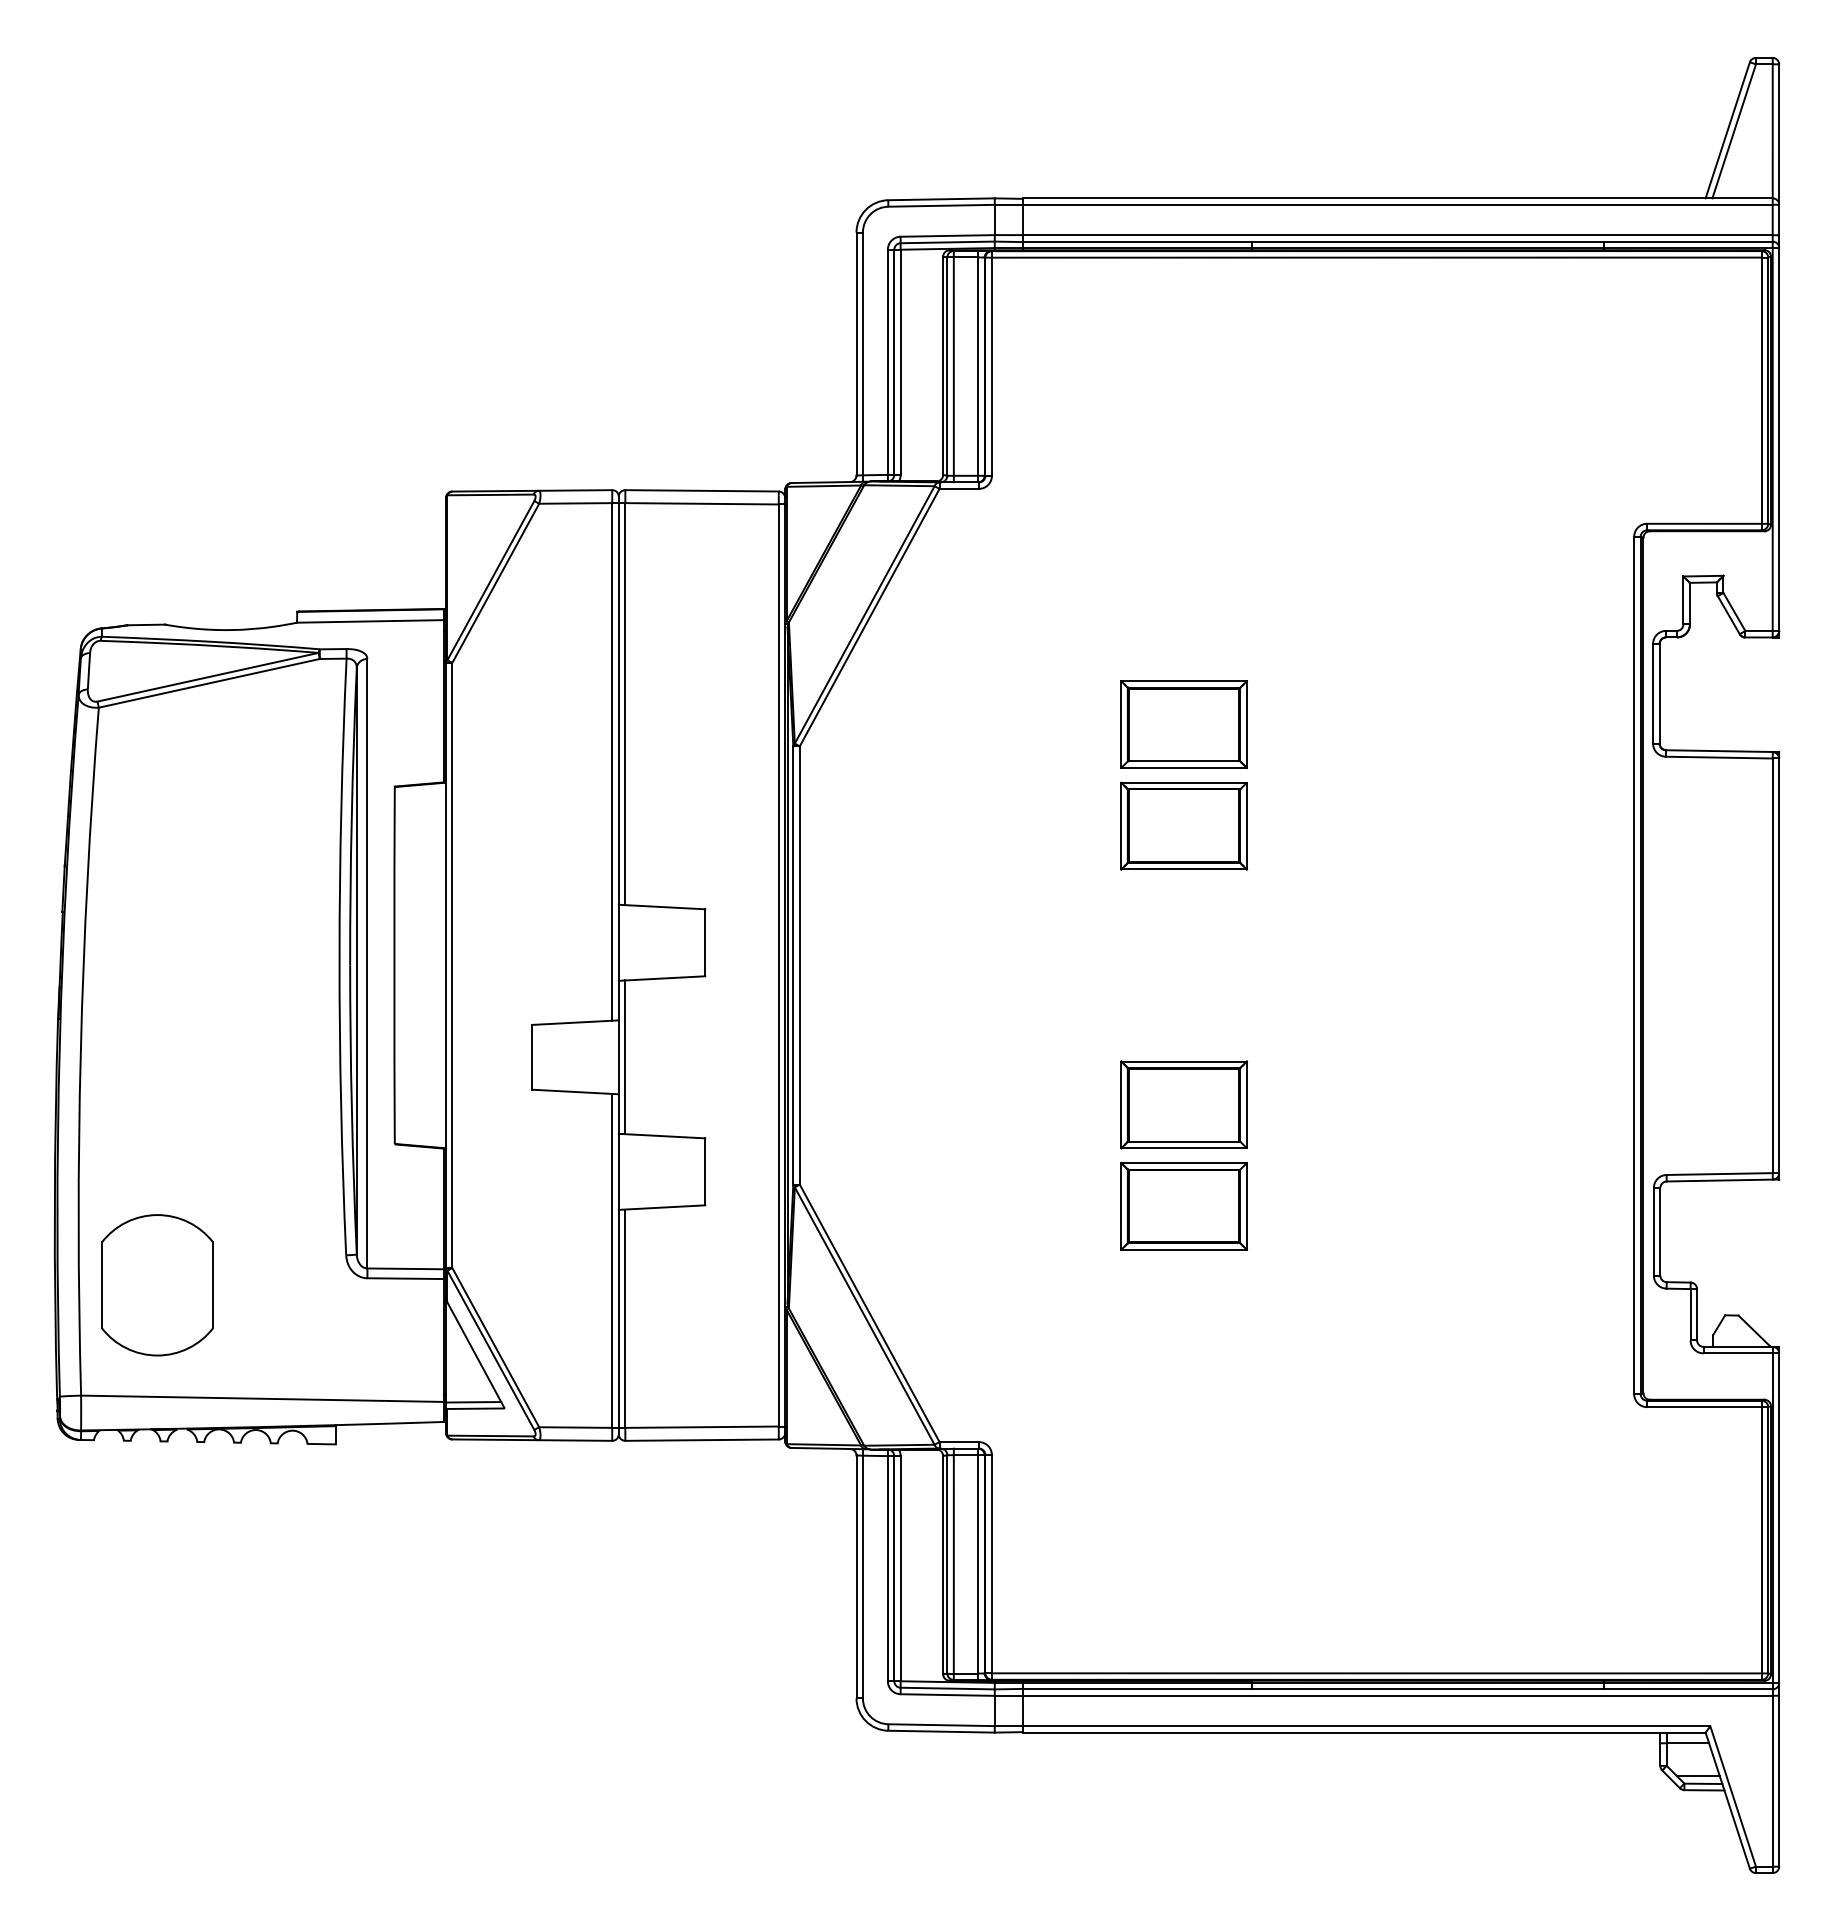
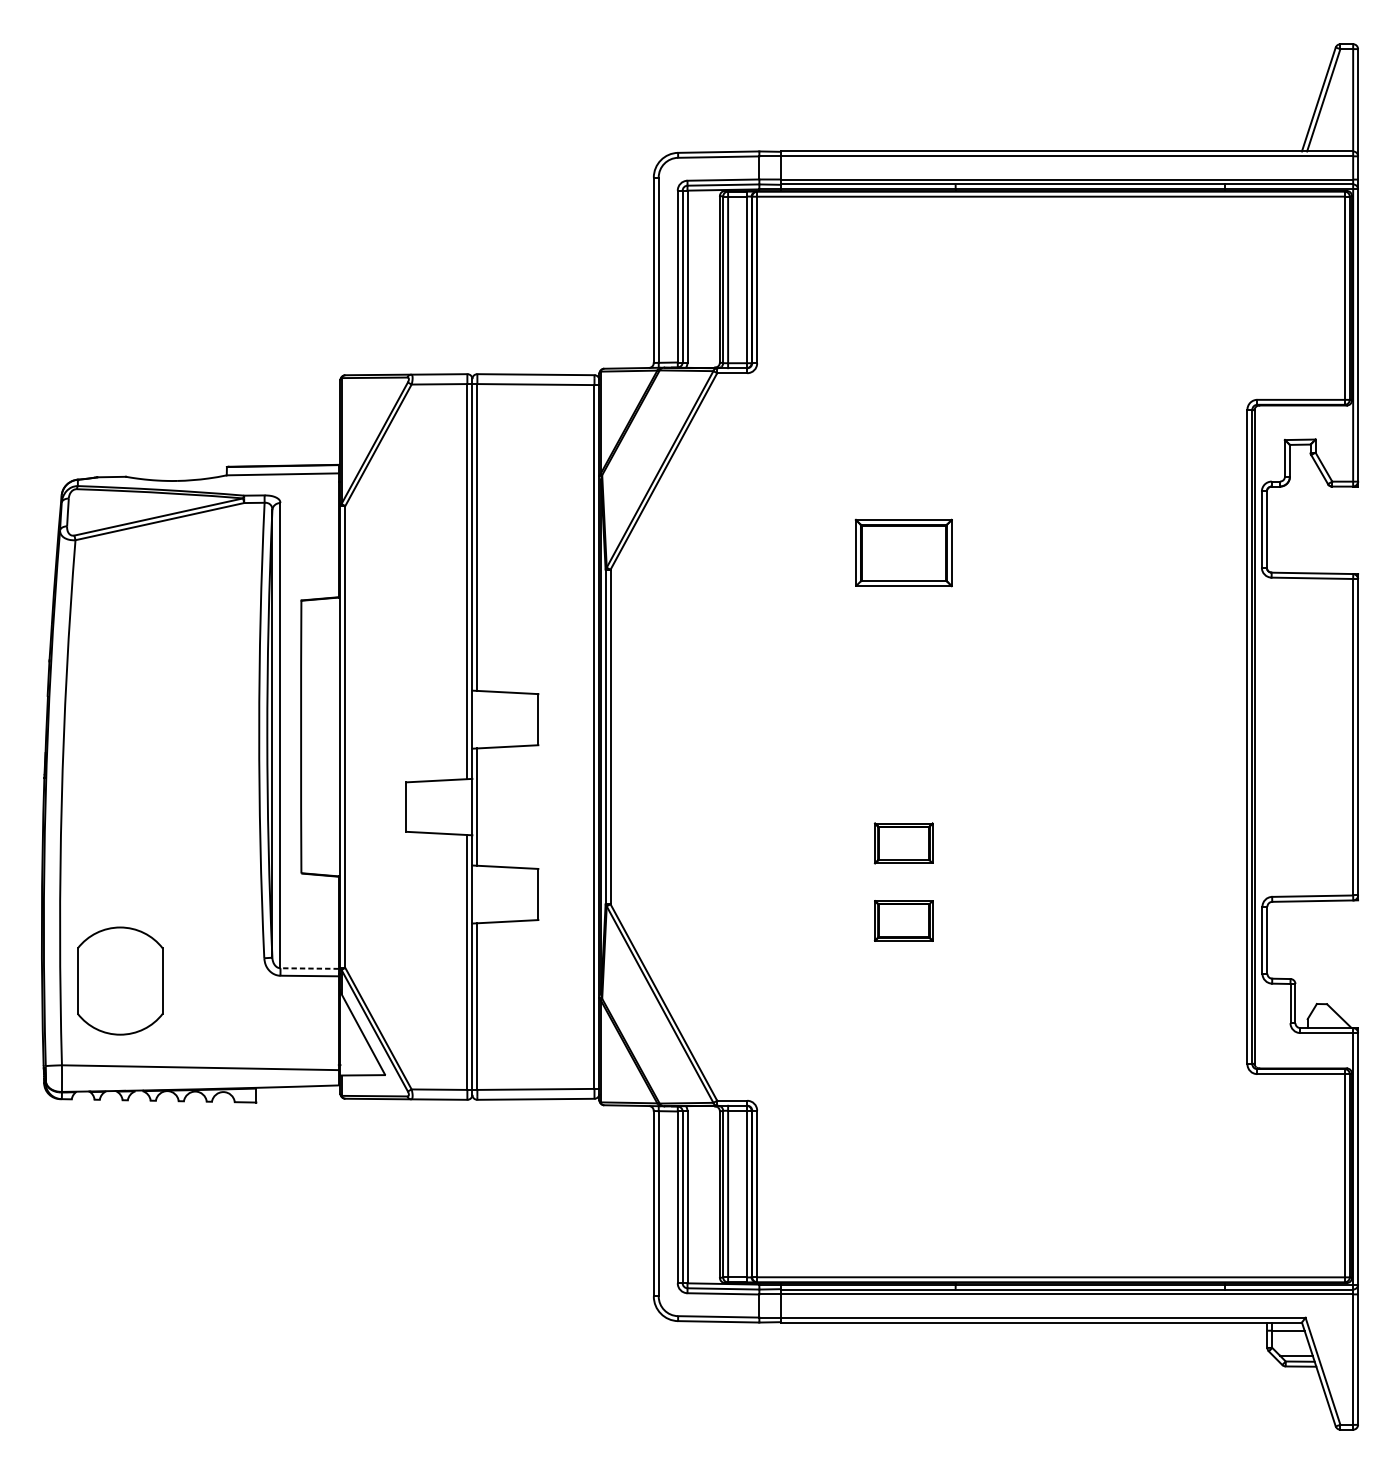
part: (1183, 825) -> (903, 630), removed
part: (1183, 1104) -> (903, 843), size x0.6
part: (1183, 1206) -> (903, 920), size x0.6
line: (405, 1268) -> (309, 968), solid -> dashed
line: (473, 1402) -> (361, 1070), removed

